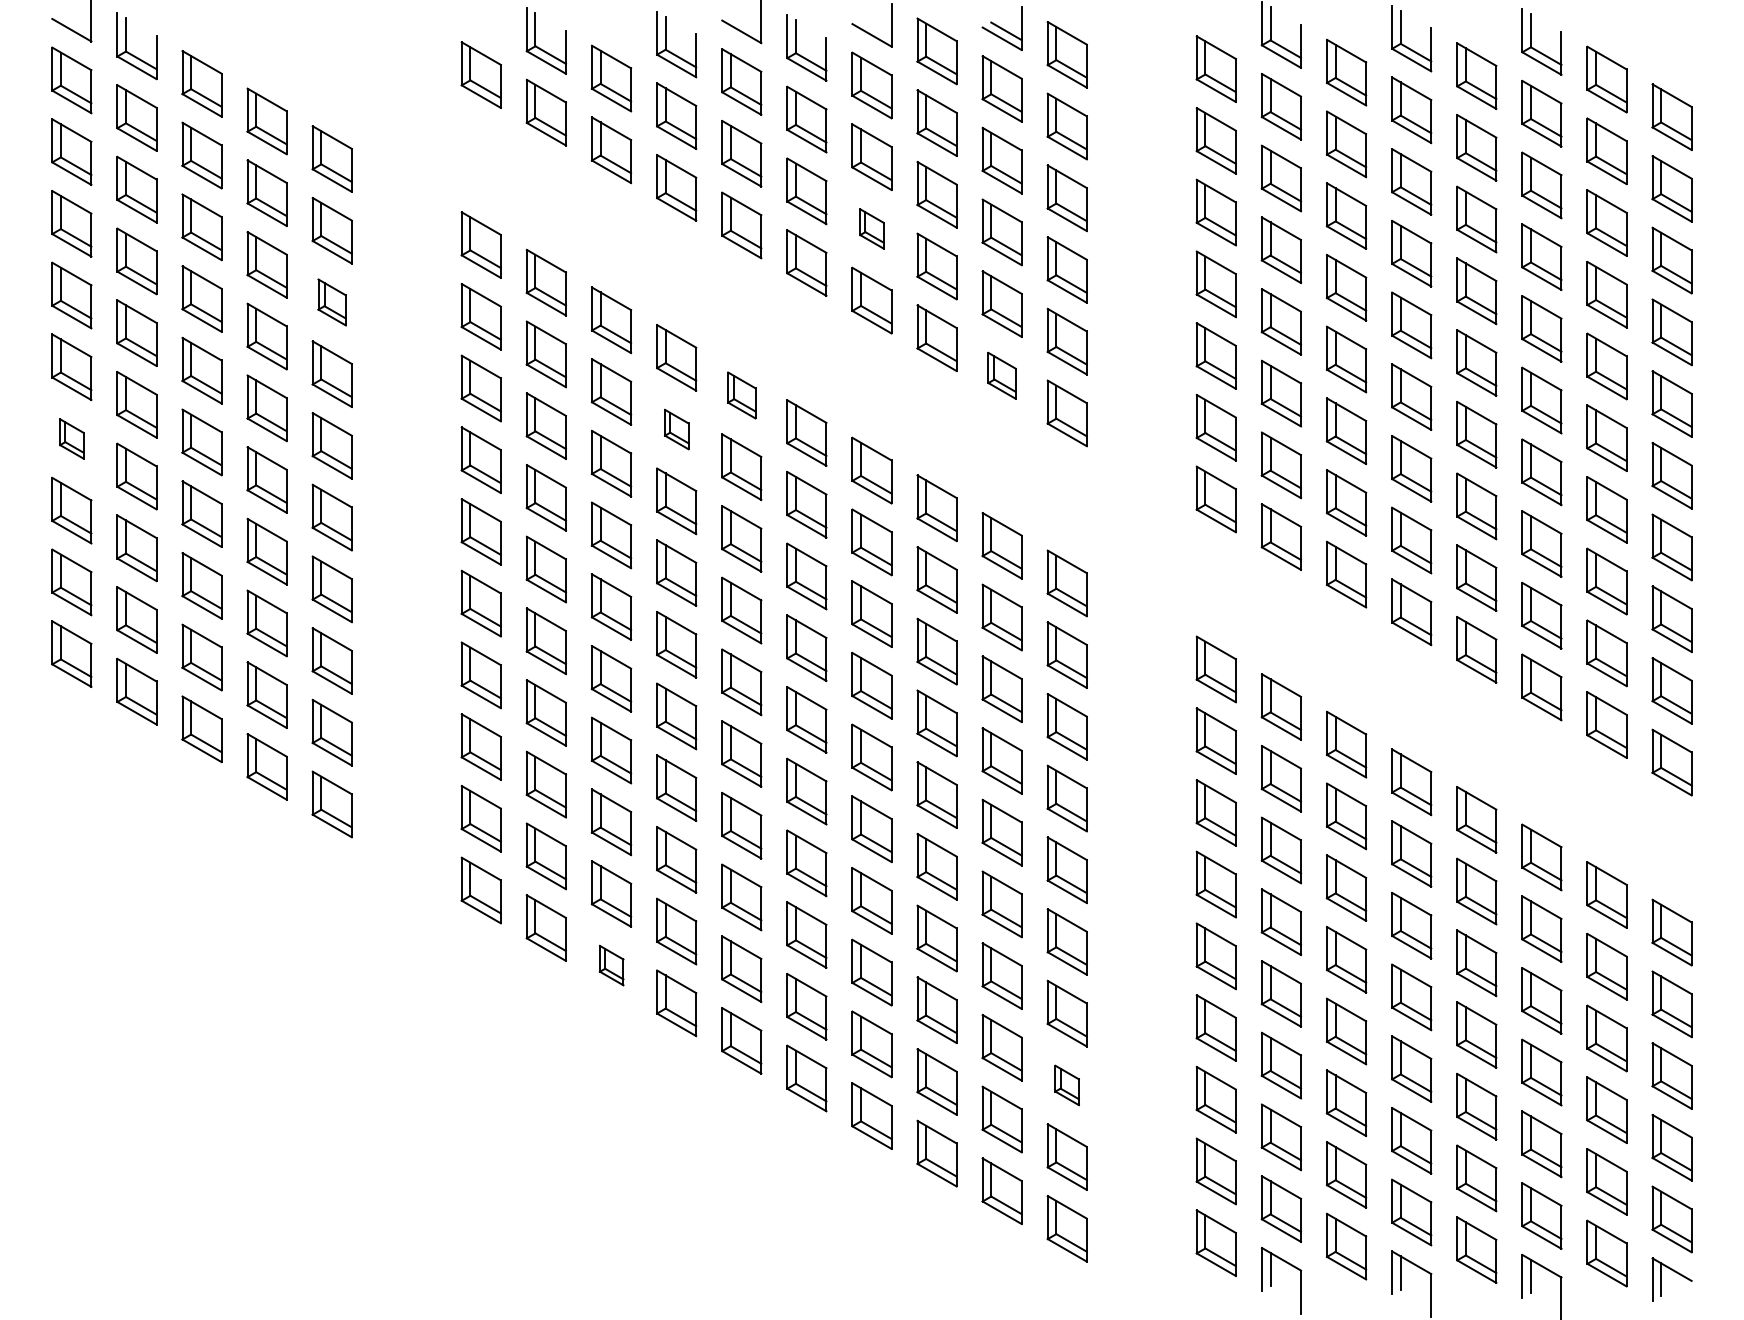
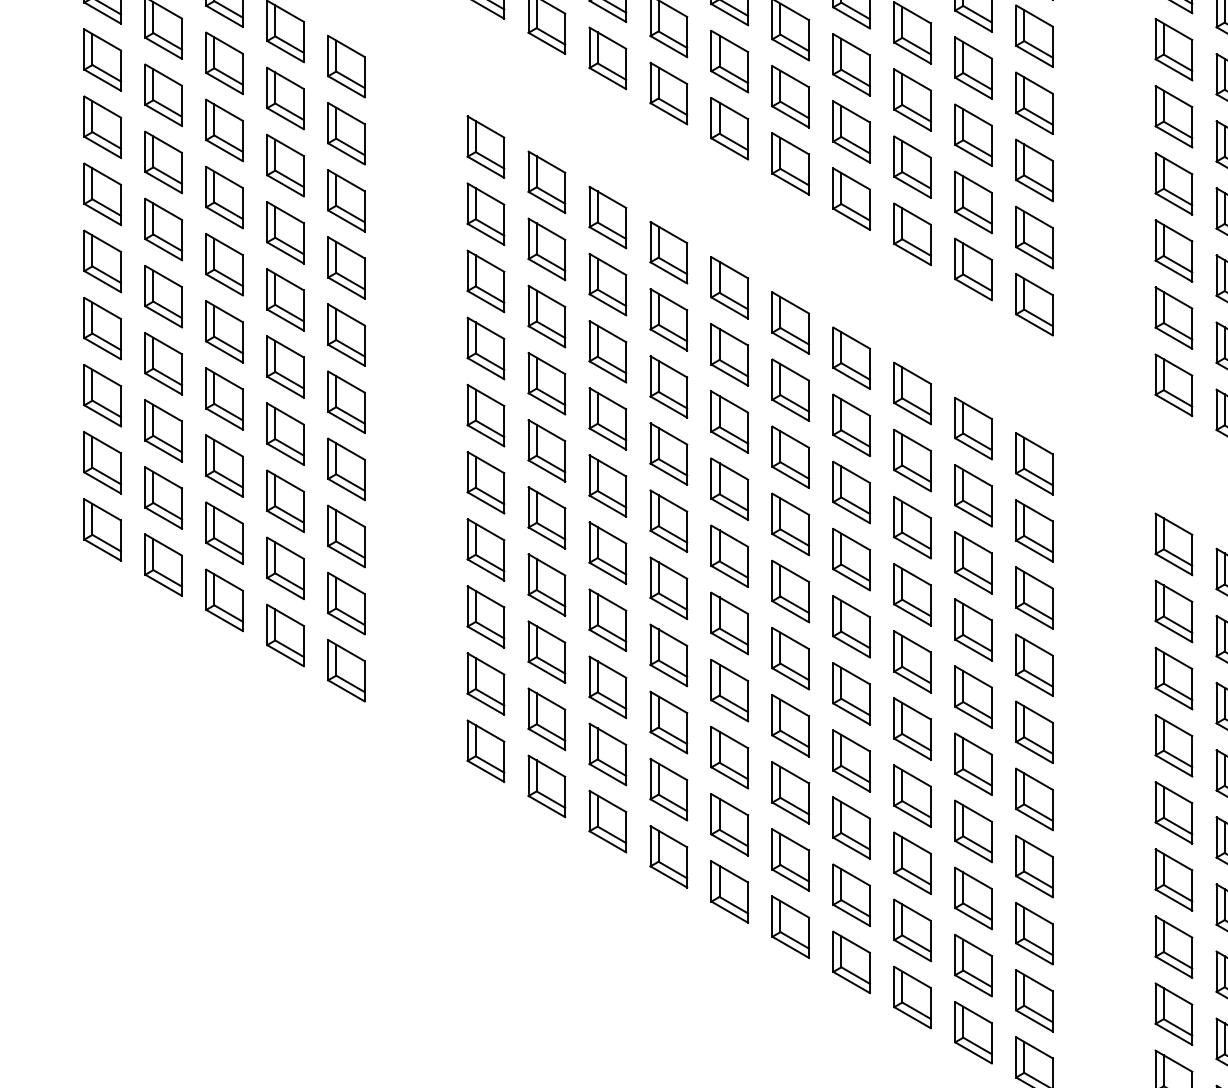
part: (871, 228) -> (851, 131), size x1.67
part: (331, 302) -> (345, 200), size x1.43
part: (1001, 375) -> (972, 269), size x1.43
part: (741, 395) -> (729, 287), size x1.43
part: (676, 429) -> (668, 319), size x1.67
part: (71, 438) -> (102, 328), size x1.67
part: (611, 965) -> (607, 821), size x1.67
part: (1066, 1085) -> (1033, 933), size x1.67

